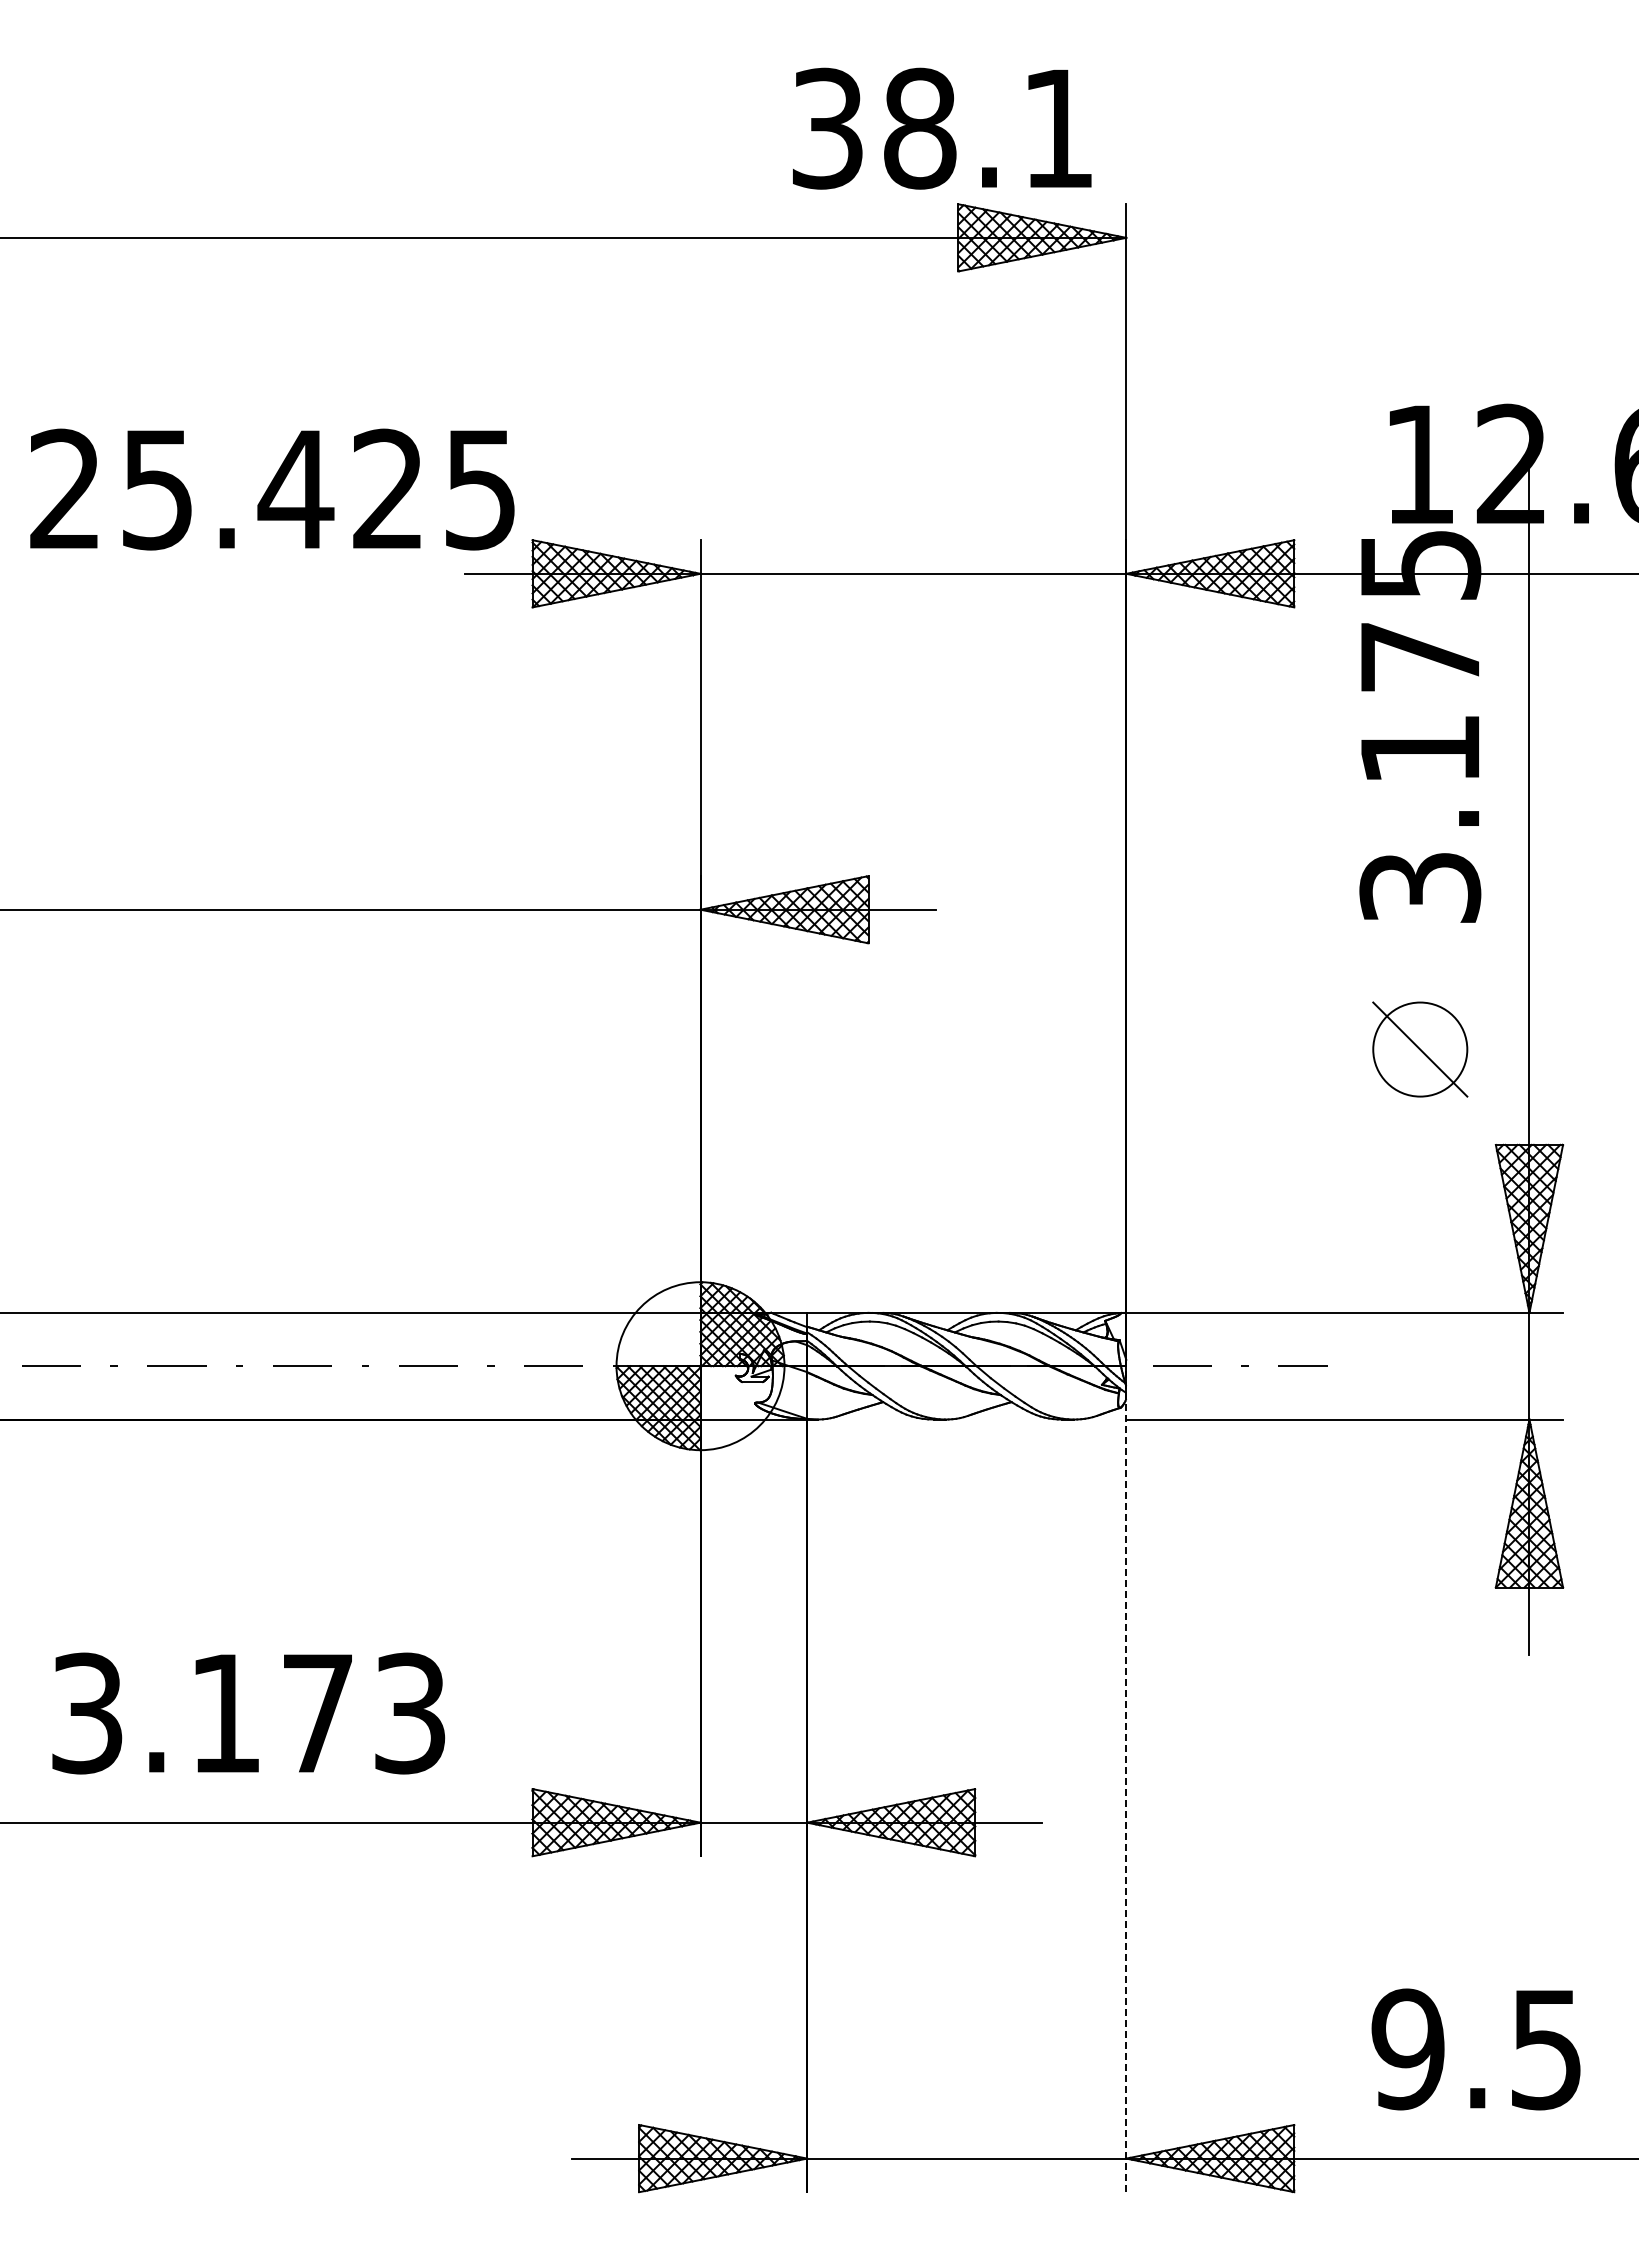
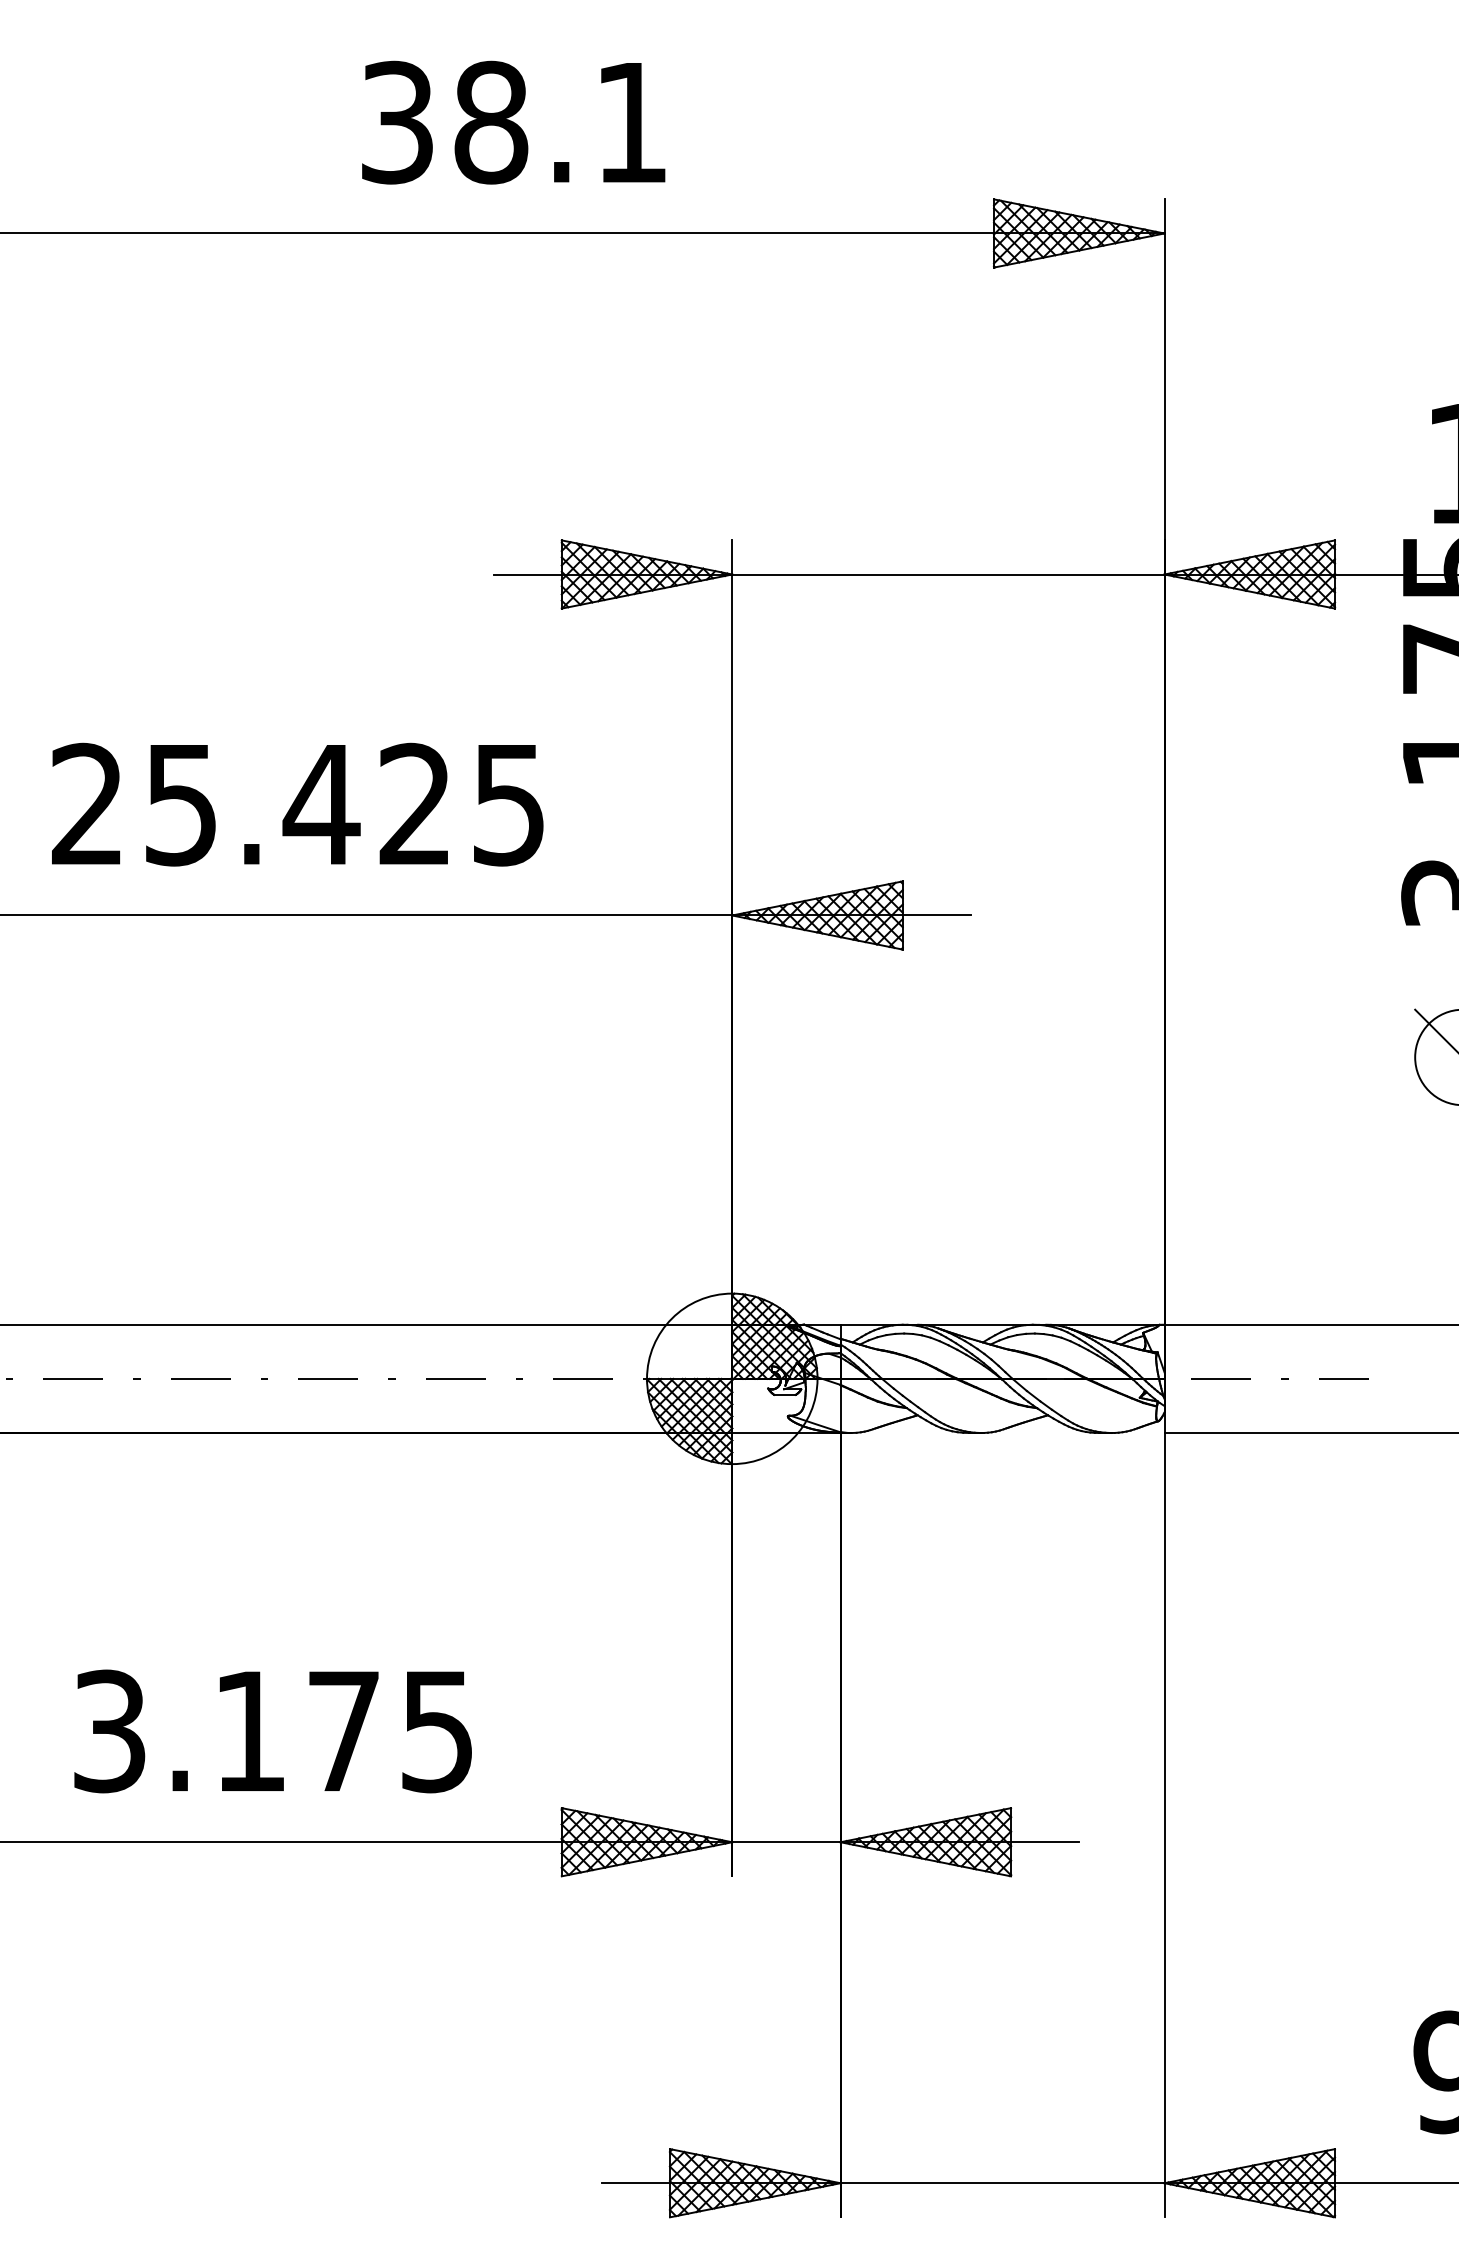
text: (942, 128) -> (514, 122), moved
text: (272, 489) -> (297, 804), moved
text: (410, 1713) -> (437, 1731), 3.173 -> 3.175
line: (1126, 1779) -> (1164, 1798), dashed -> solid

